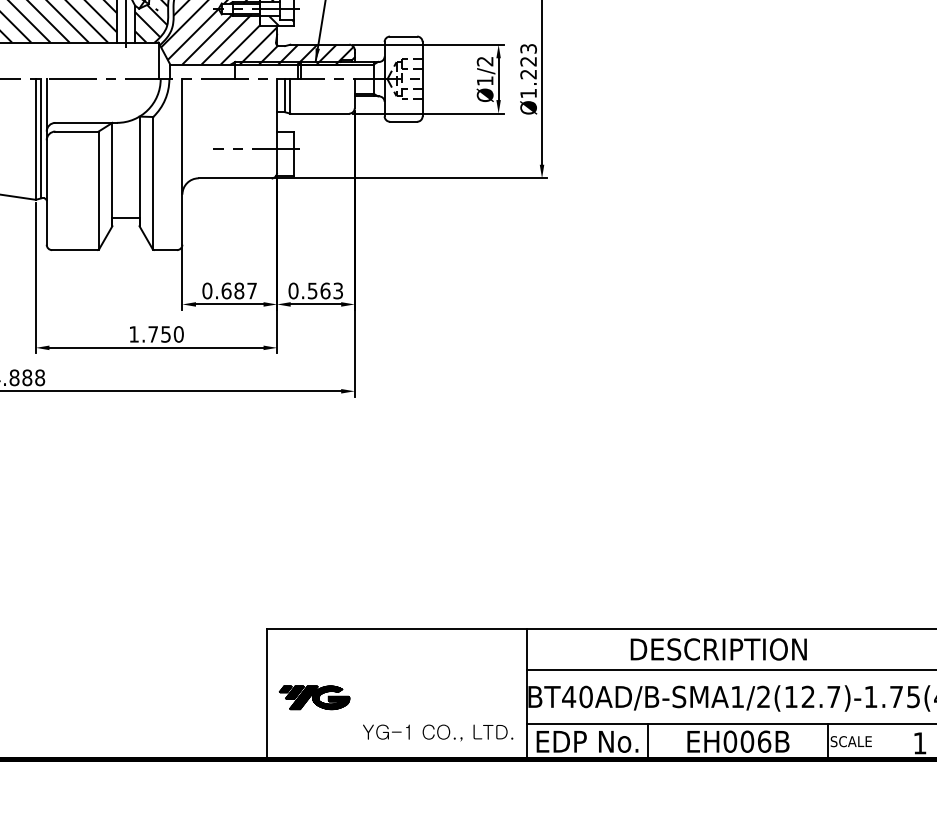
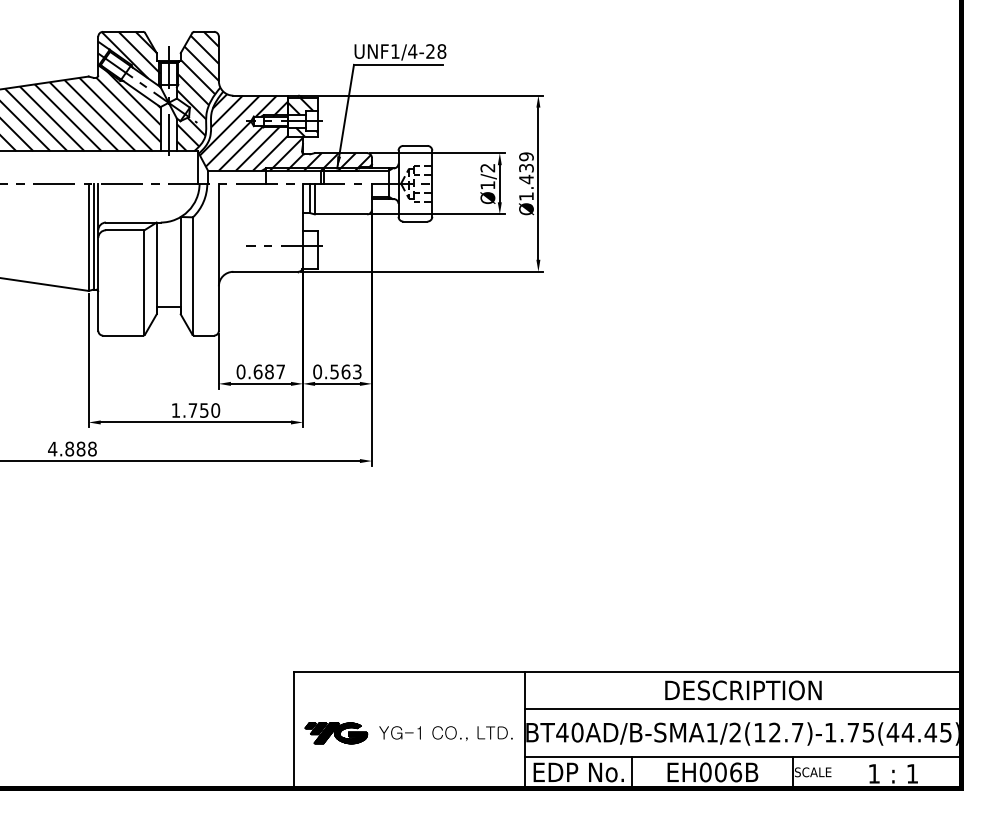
text: (528, 62) -> (526, 168), Ø1.223 -> Ø1.439
text: (718, 649) -> (743, 690), moved
text: (437, 732) -> (445, 733), moved

